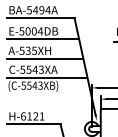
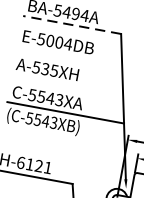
line: (40, 18) -> (71, 25), solid -> dashed
line: (42, 39) -> (69, 56), removed
line: (44, 58) -> (66, 84), removed

